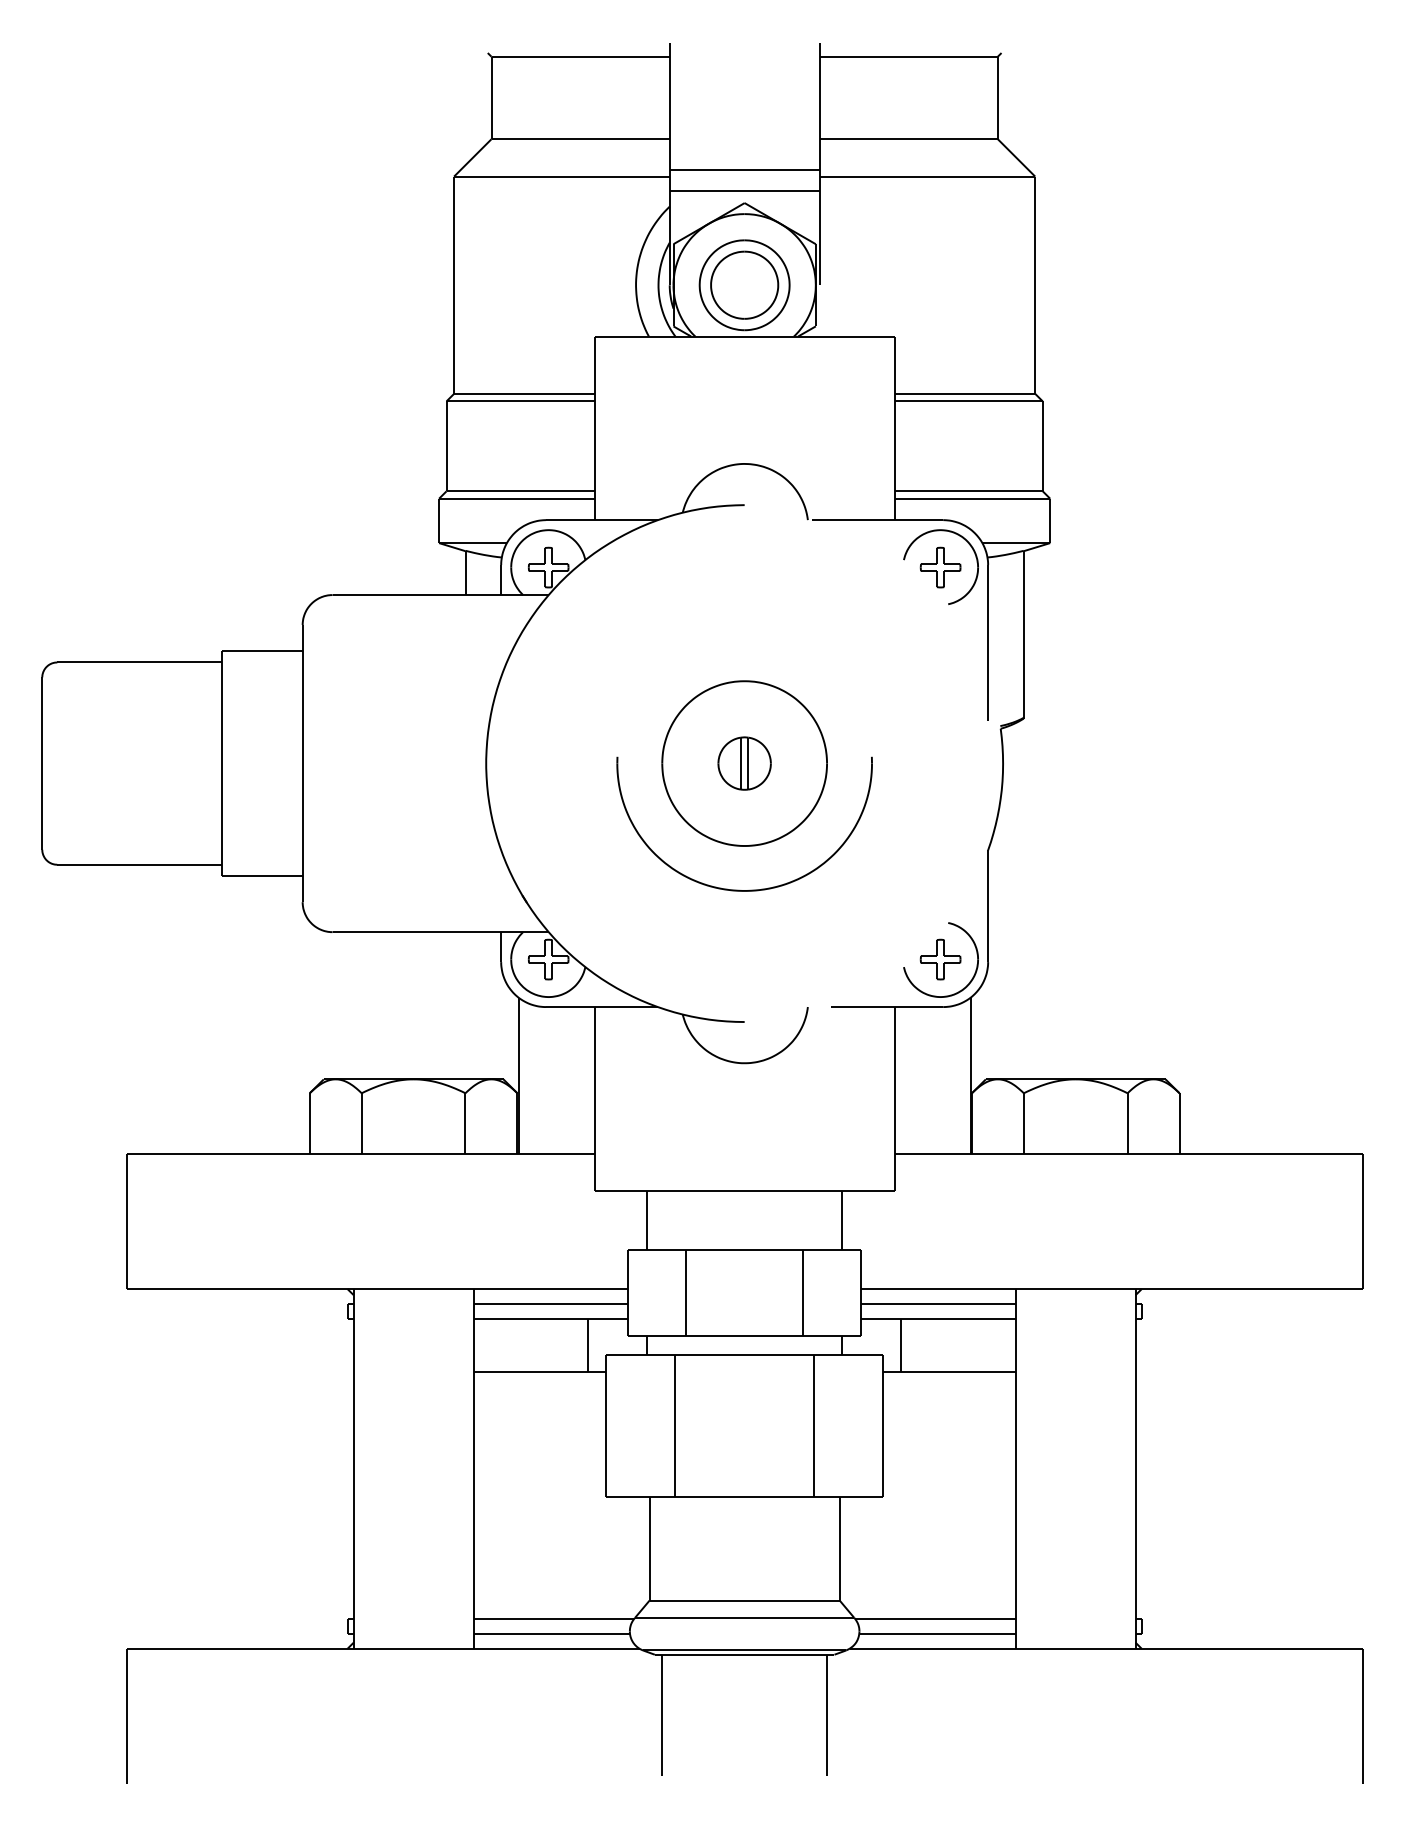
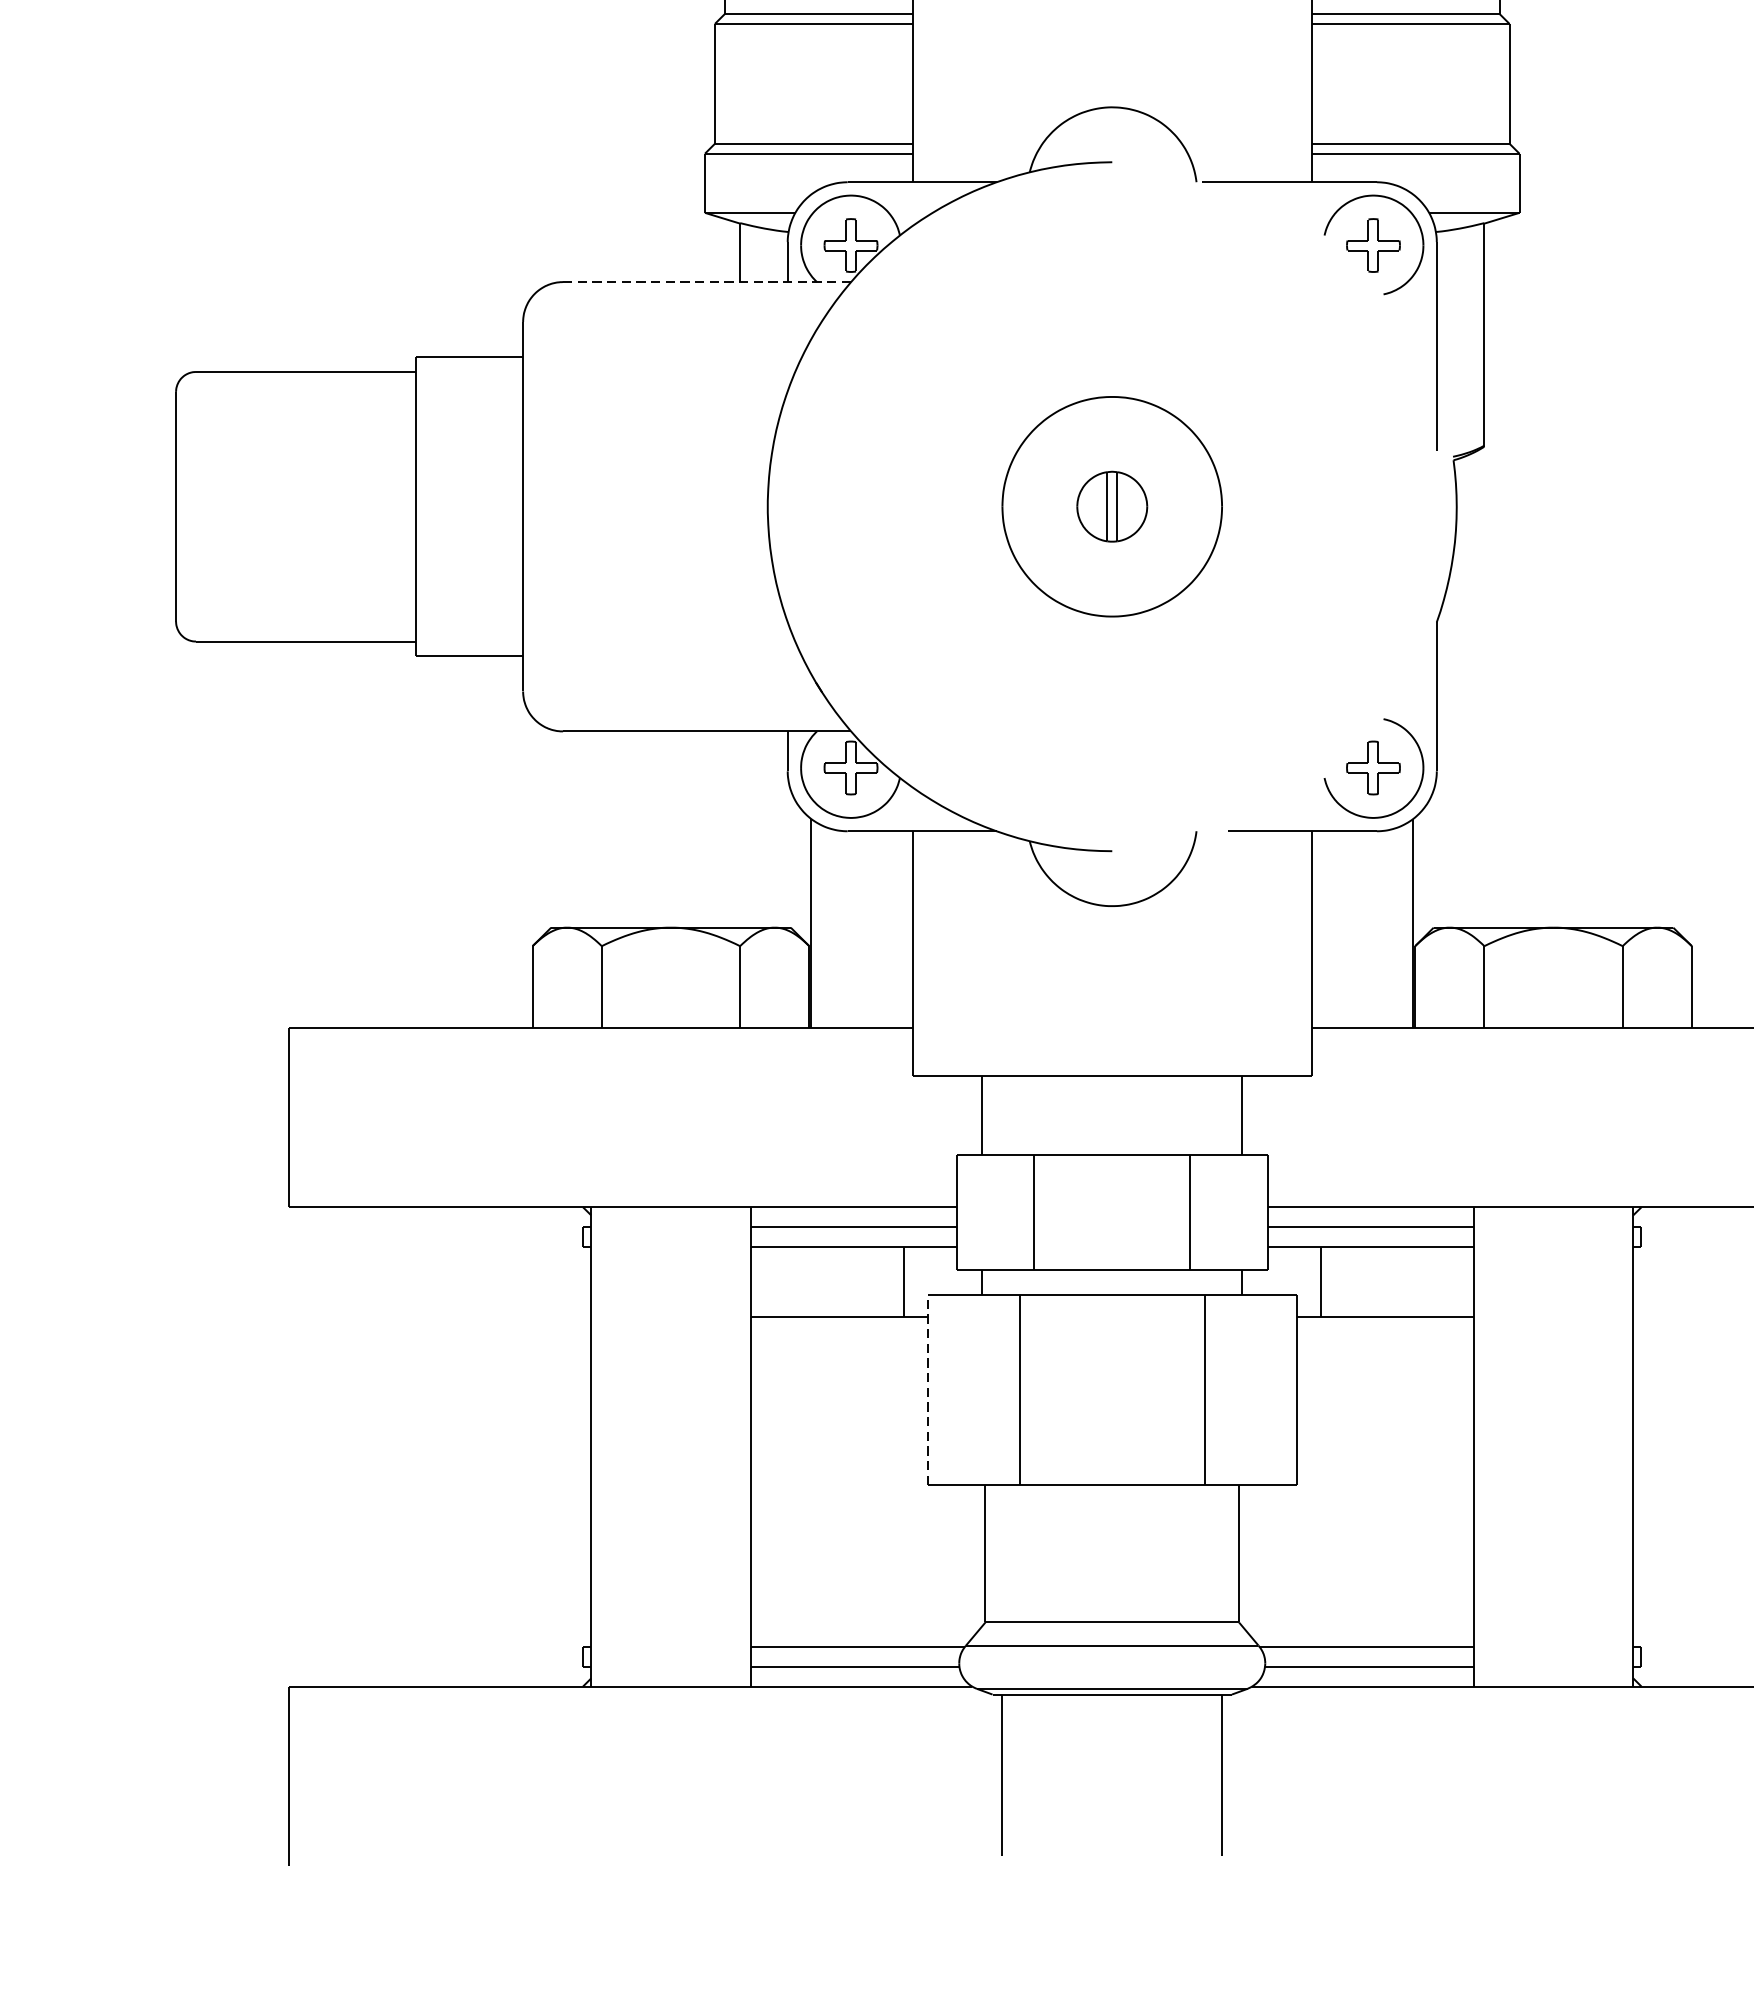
line: (441, 595) -> (708, 282), solid -> dashed
part: (739, 889) -> (1105, 674), removed
line: (606, 1425) -> (928, 1388), solid -> dashed

